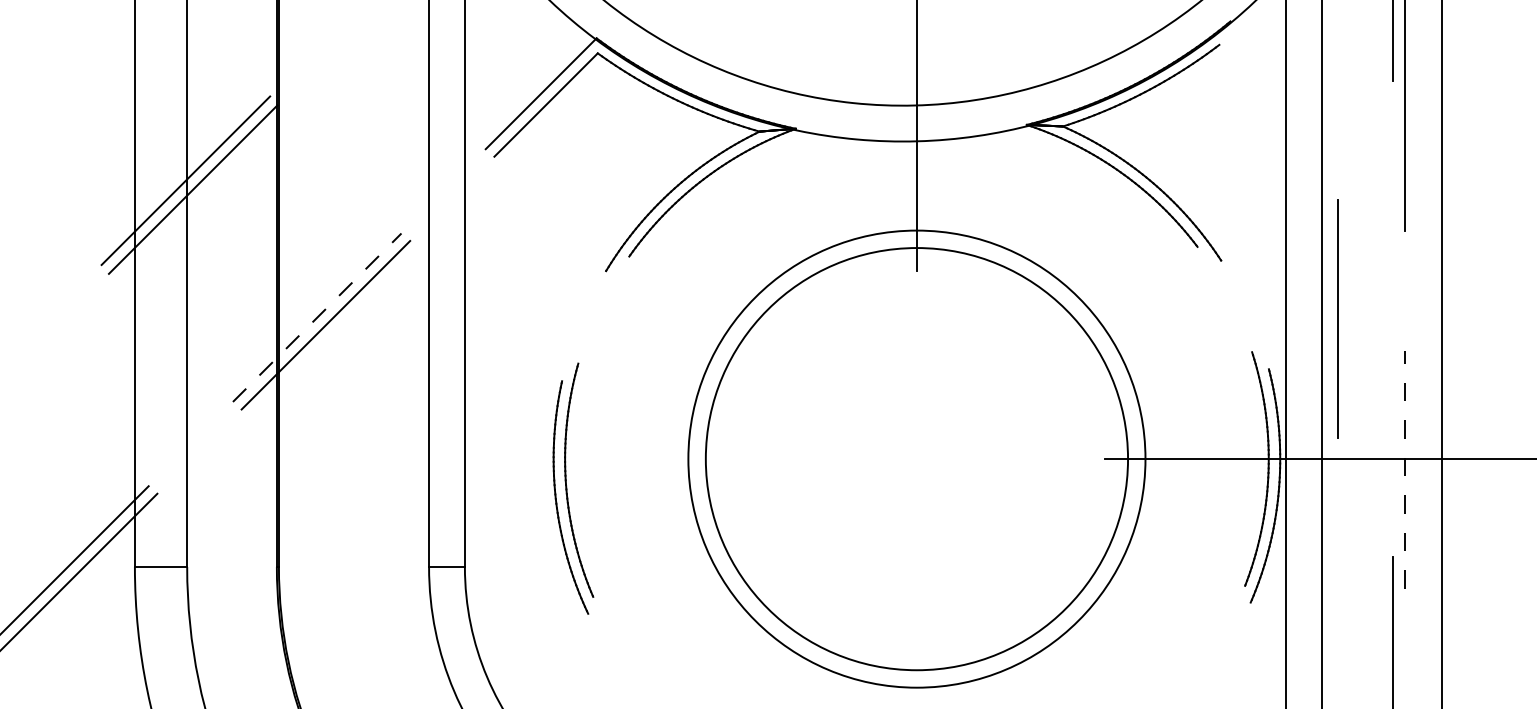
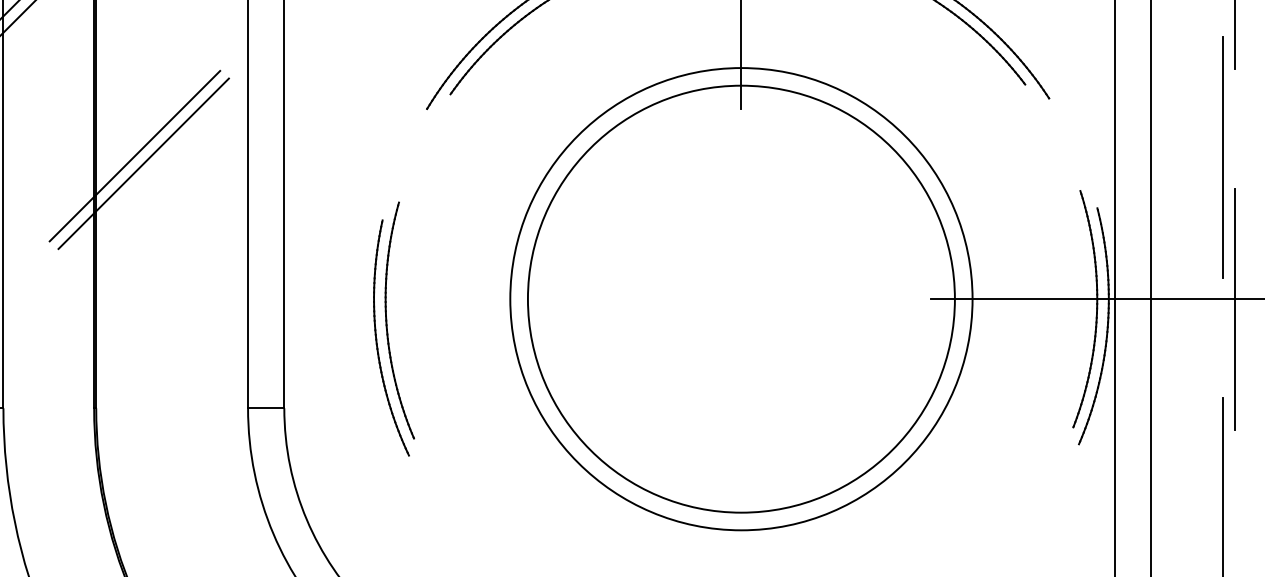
line: (317, 317) -> (135, 155), dashed -> solid
line: (1337, 318) -> (1222, 156), moved
line: (1404, 469) -> (1234, 309), dashed -> solid

